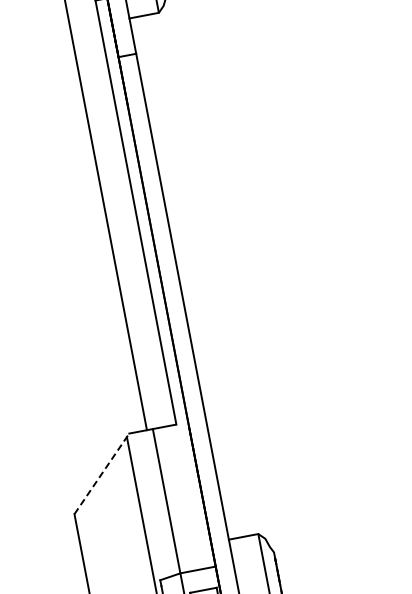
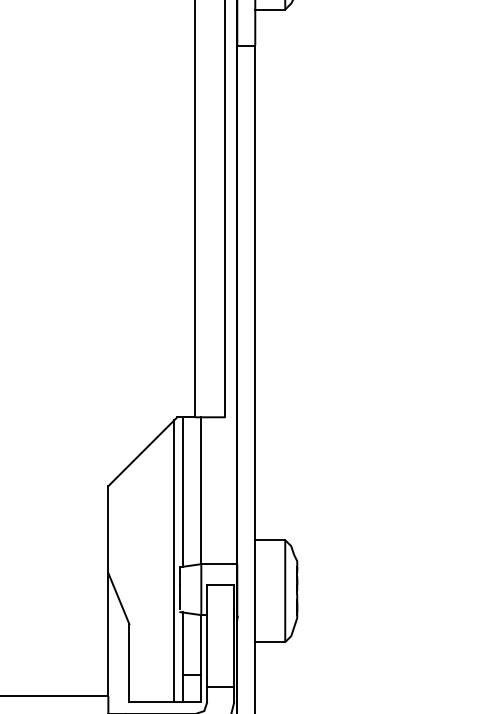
line: (101, 473) -> (142, 451), dashed -> solid
line: (149, 506) -> (183, 492), added

